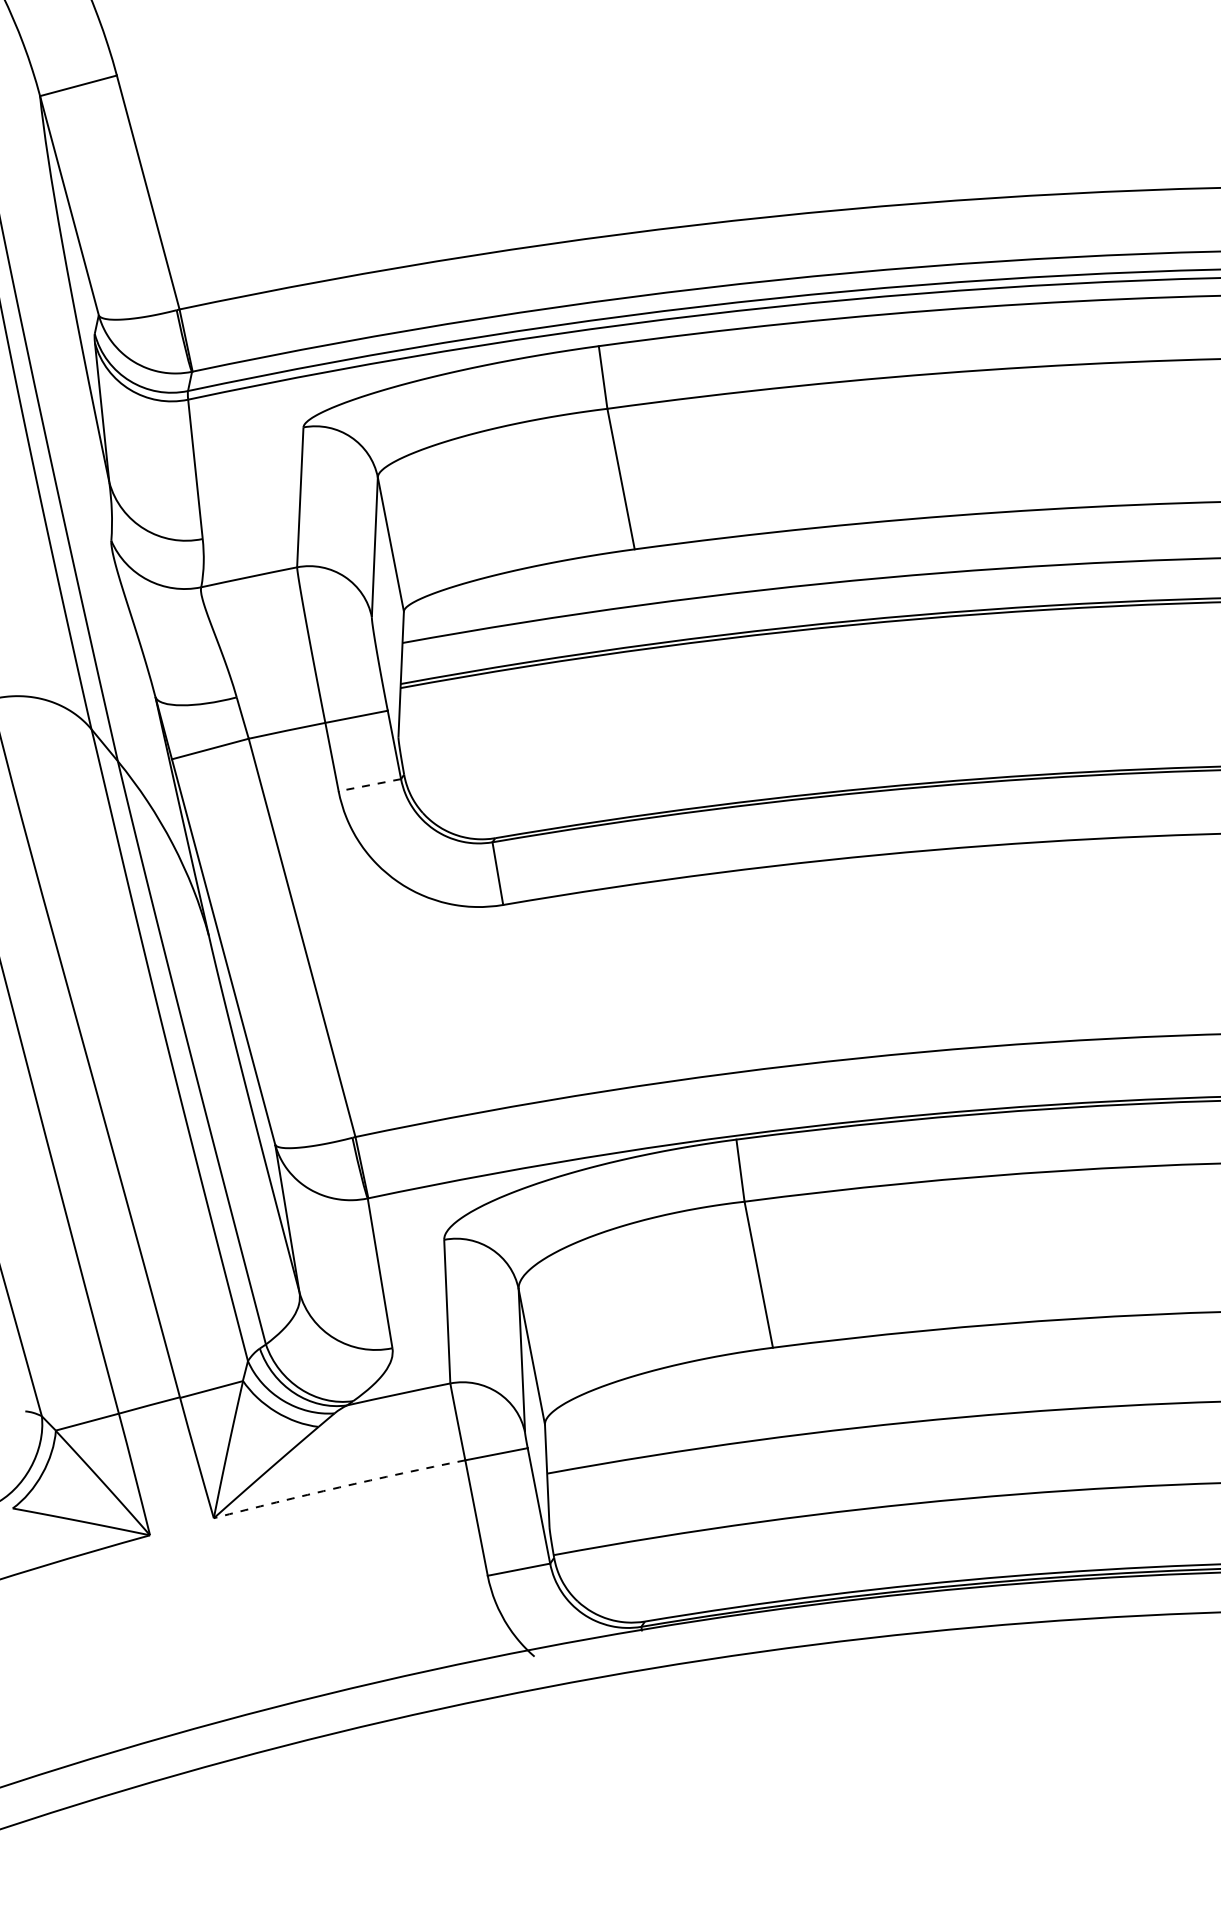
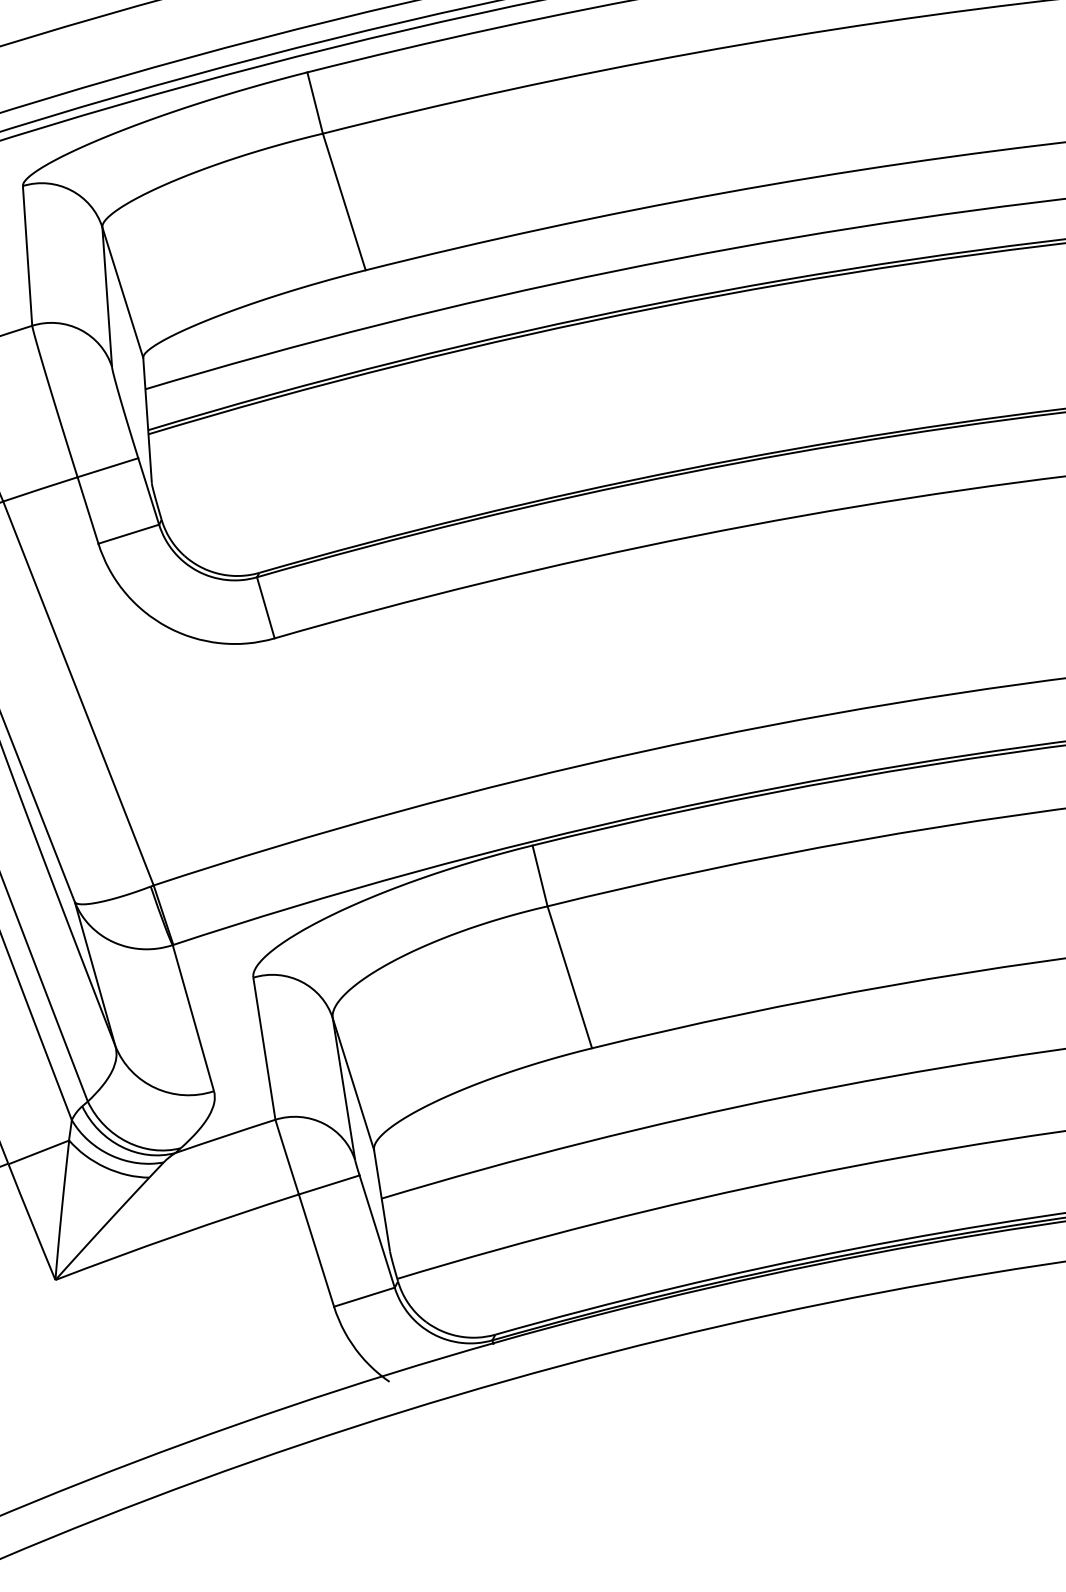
line: (369, 785) -> (128, 534), dashed -> solid
arc: (339, 1487) -> (176, 1235), dashed -> solid

